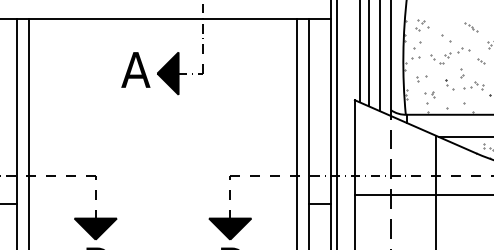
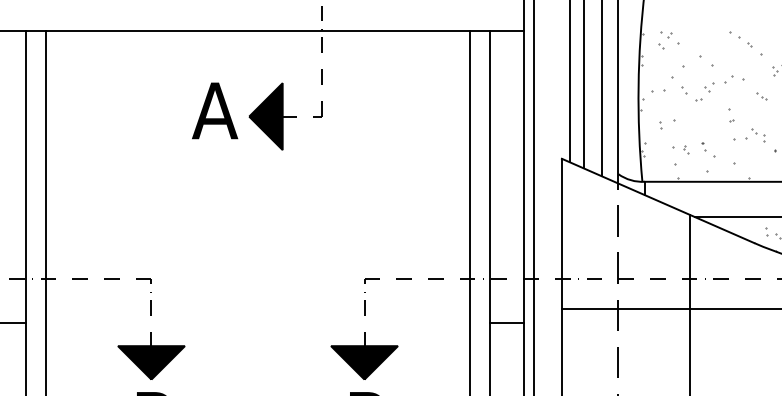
part: (471, 27) -> (746, 43), size x1.67
part: (417, 45) -> (678, 72), moved
part: (449, 84) -> (708, 149), moved

